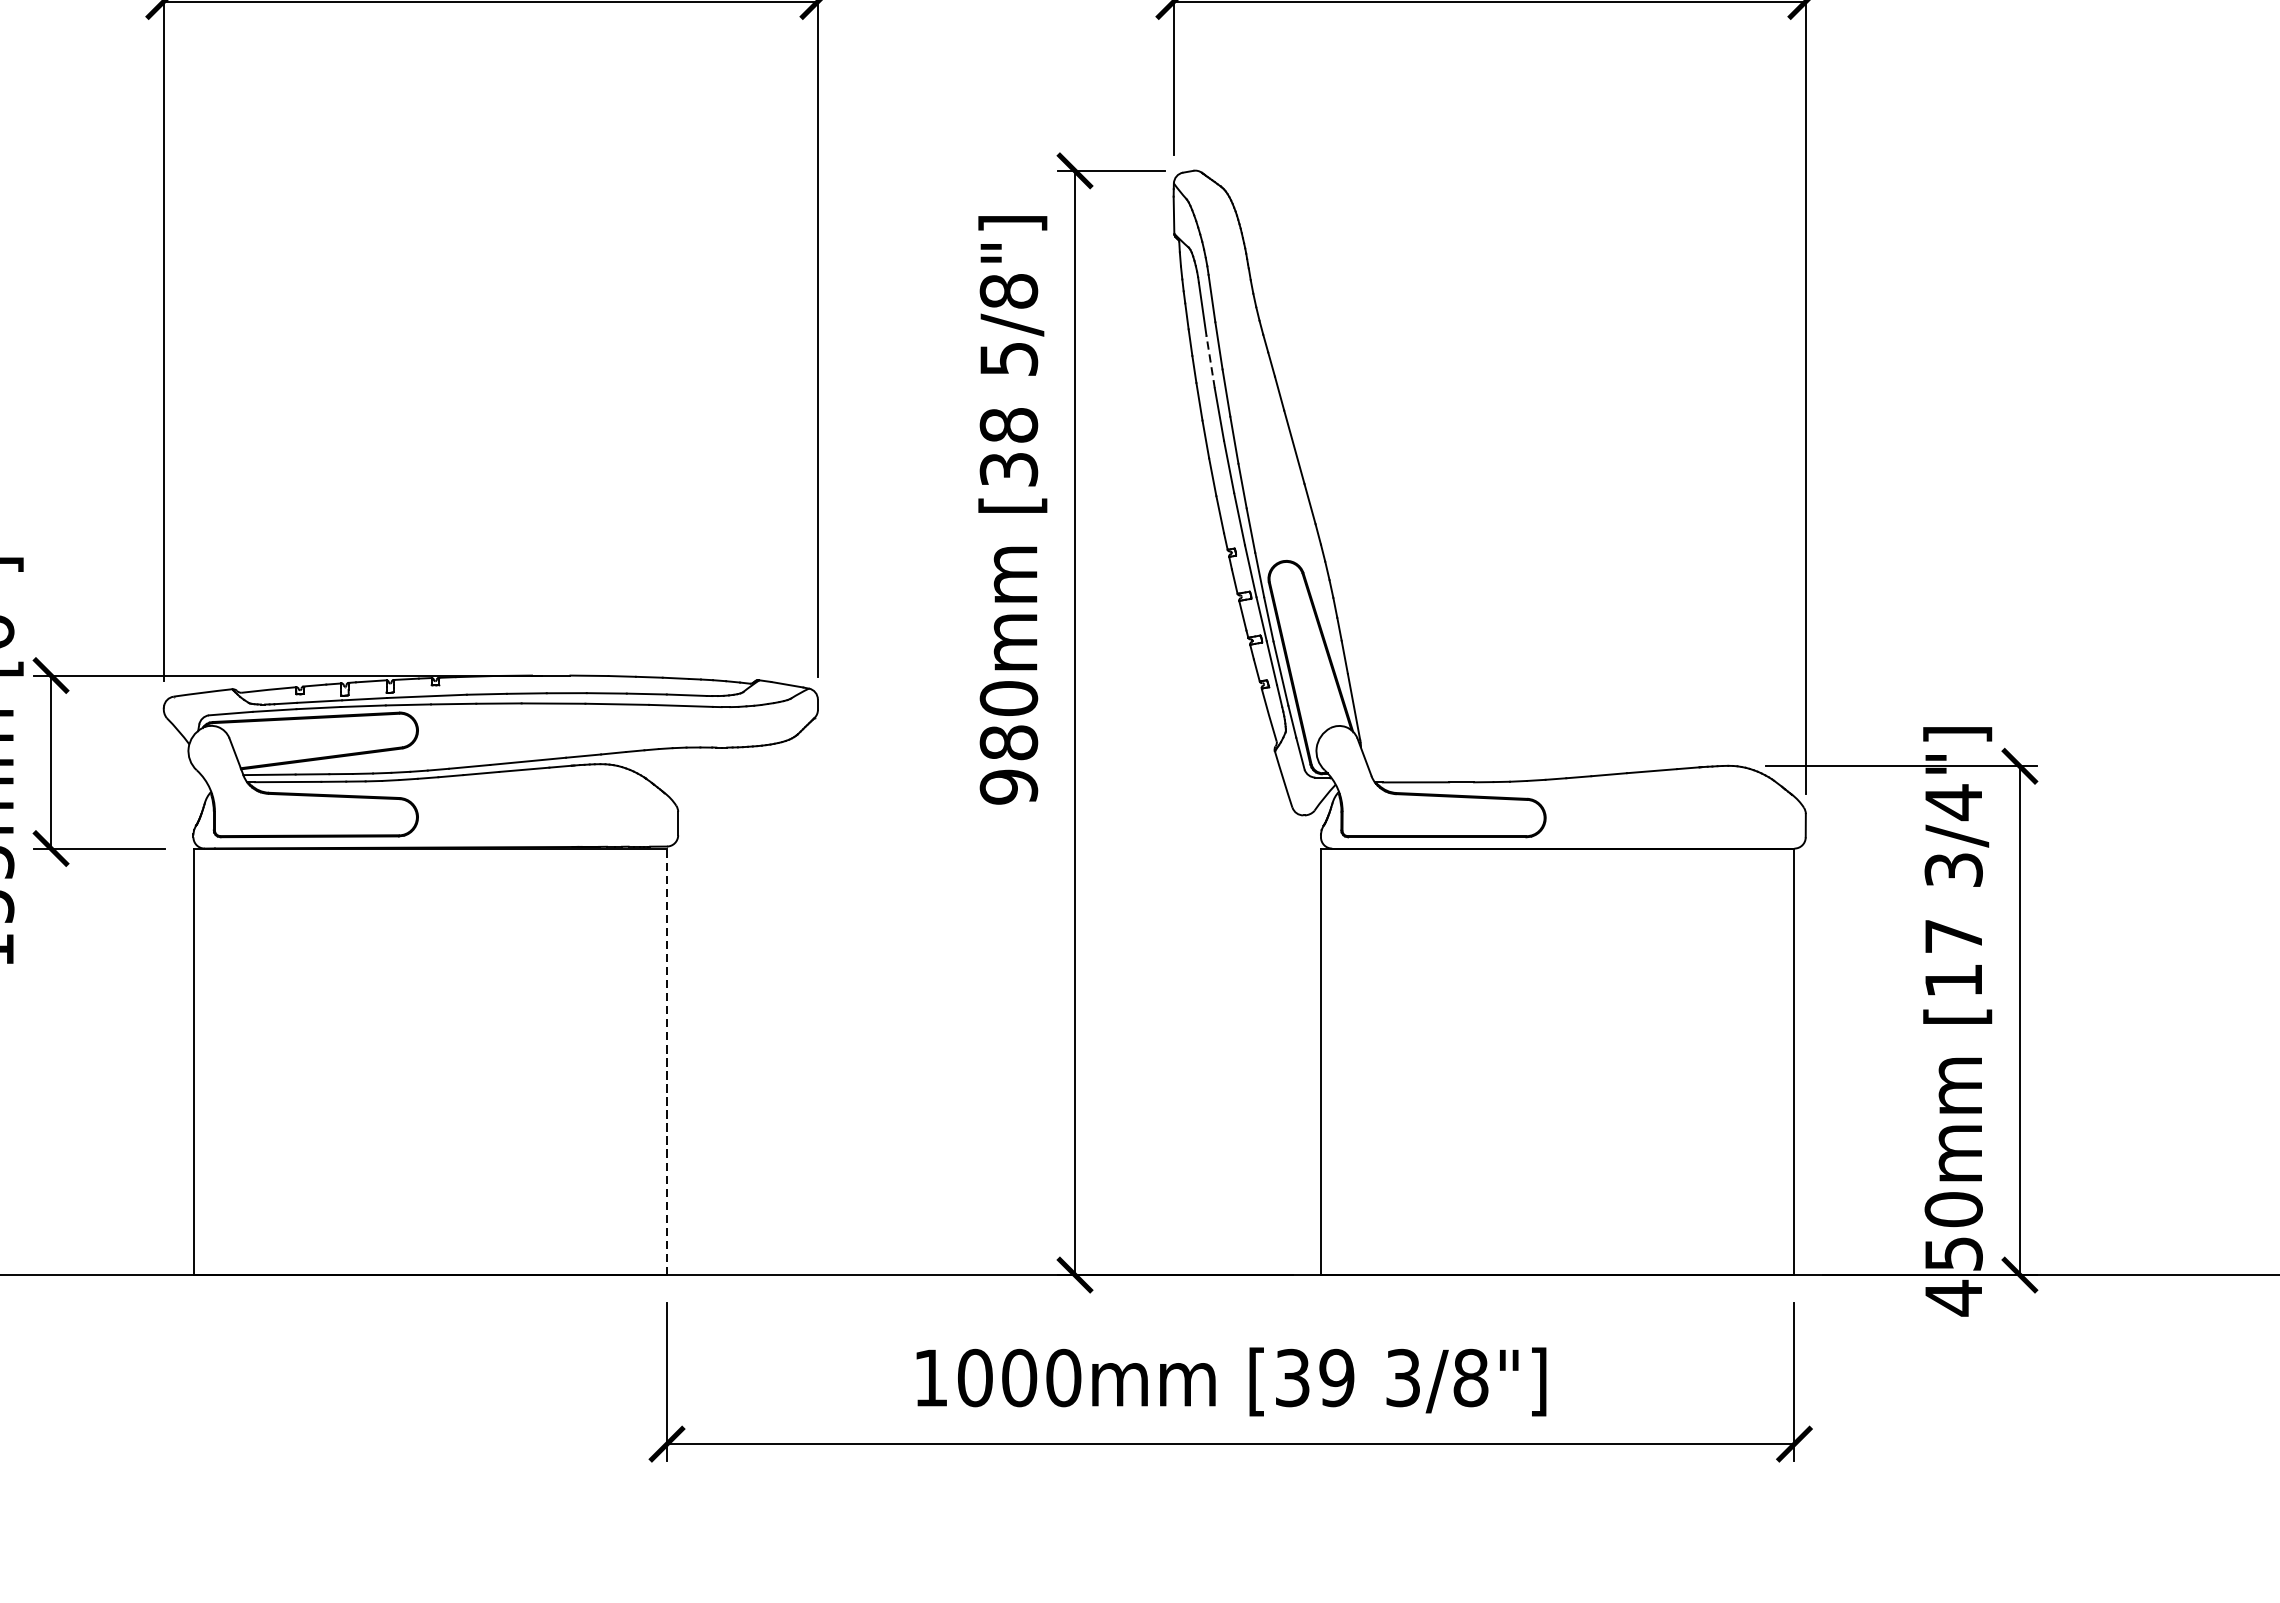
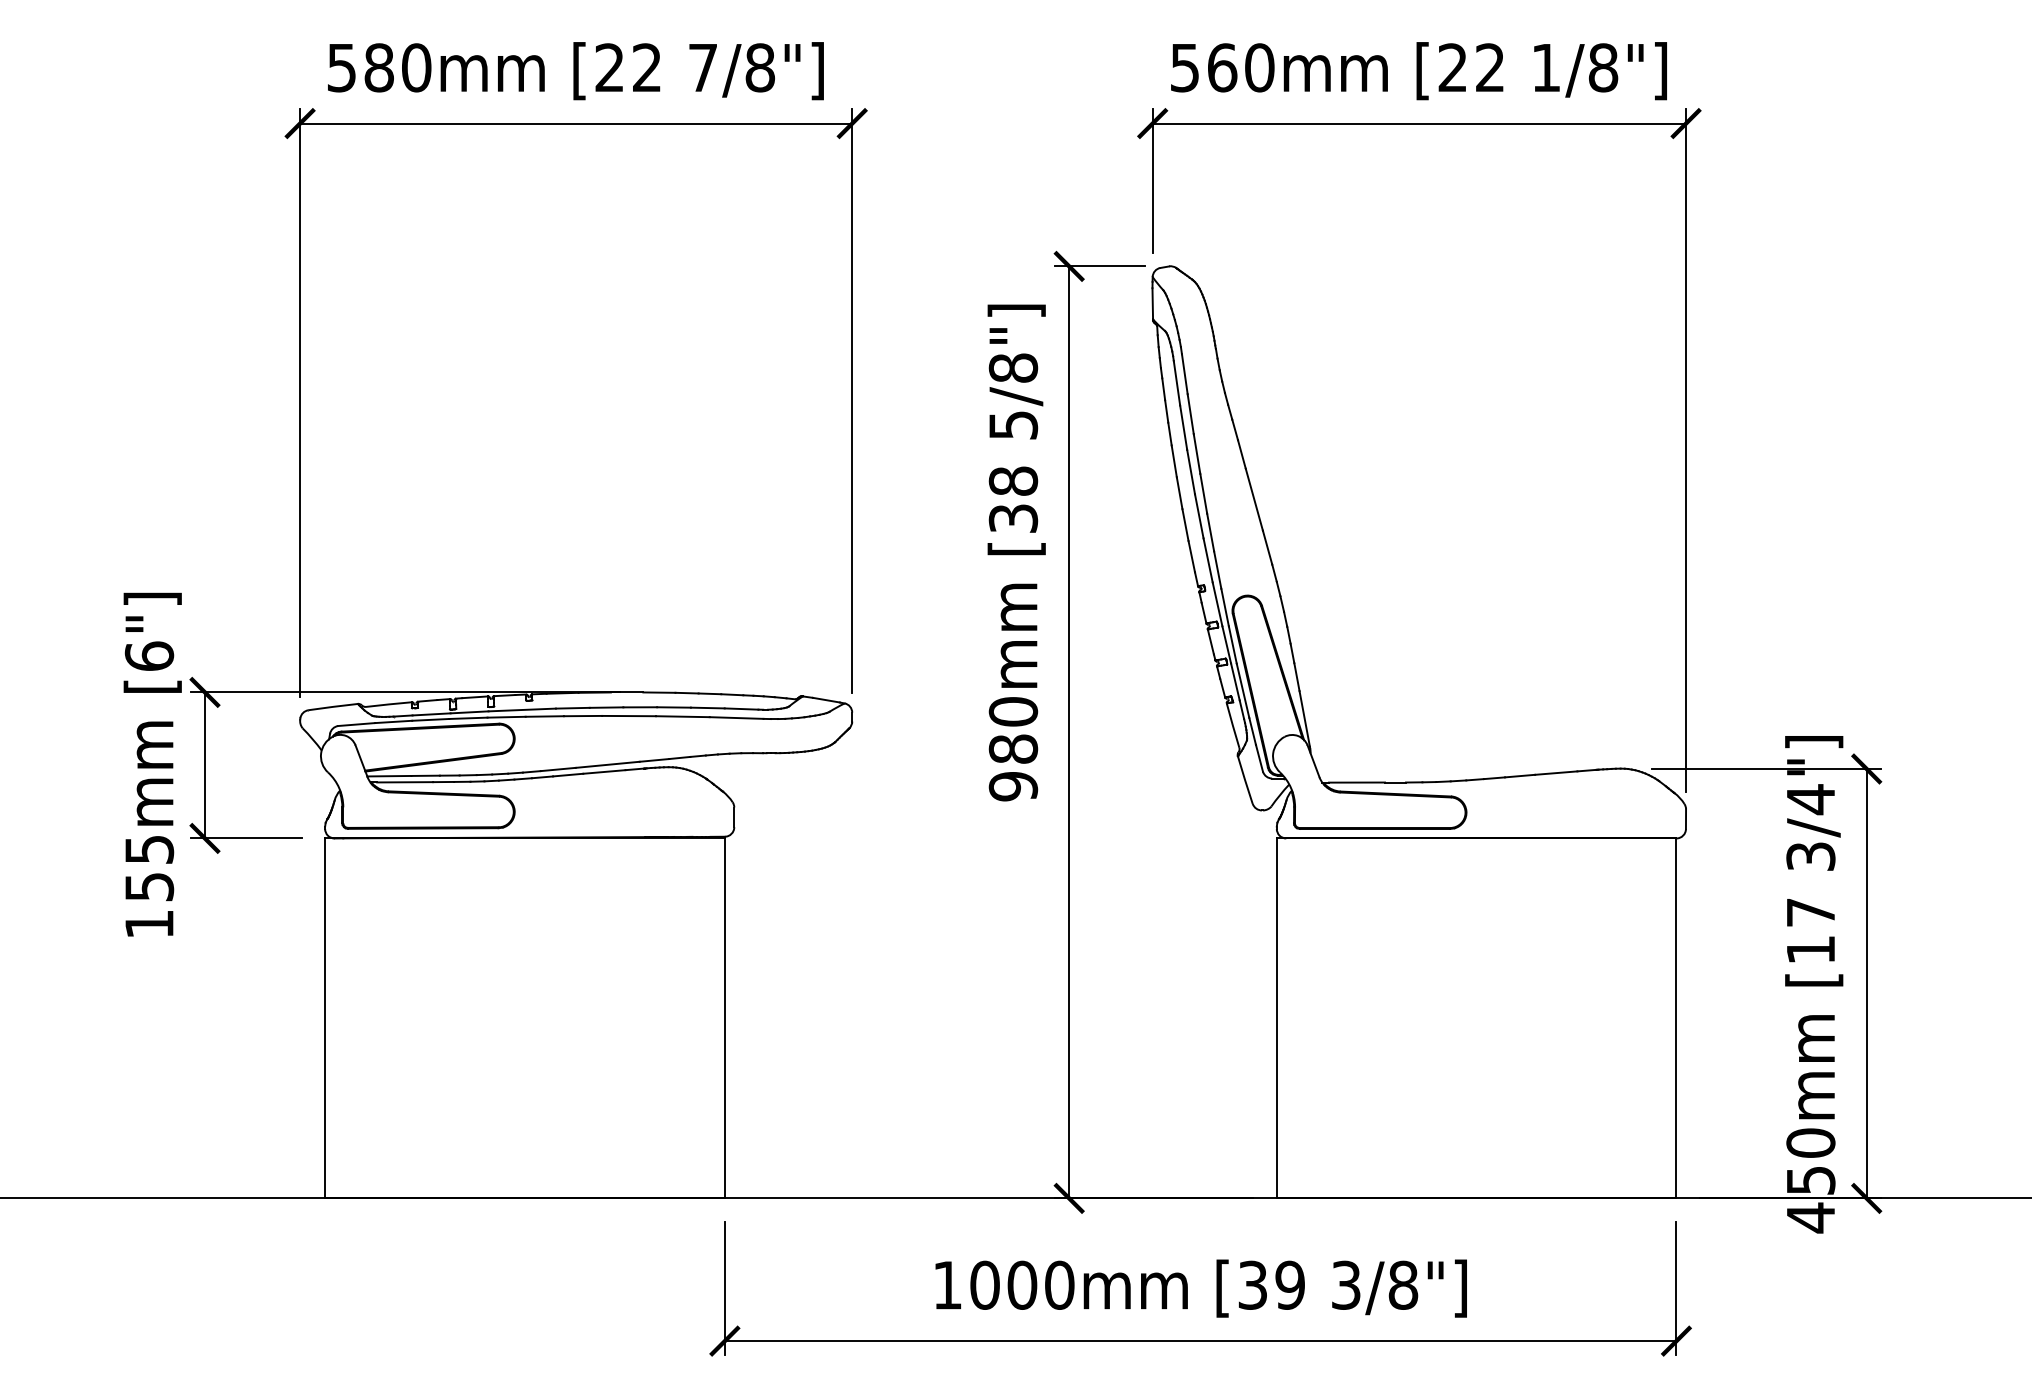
line: (1210, 361) -> (1183, 427), dashed -> solid
line: (666, 1061) -> (724, 1018), dashed -> solid

